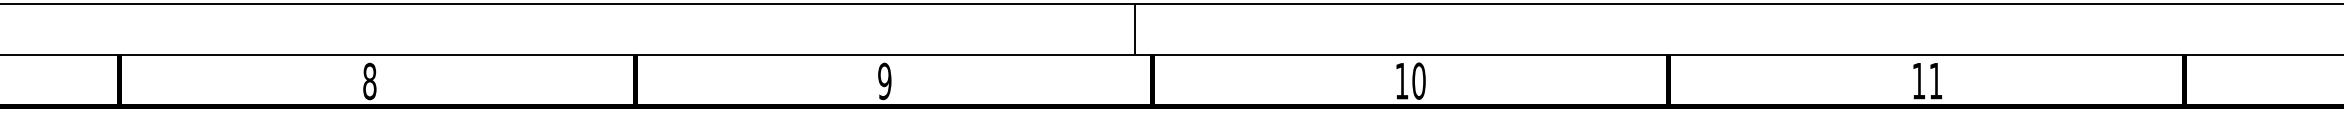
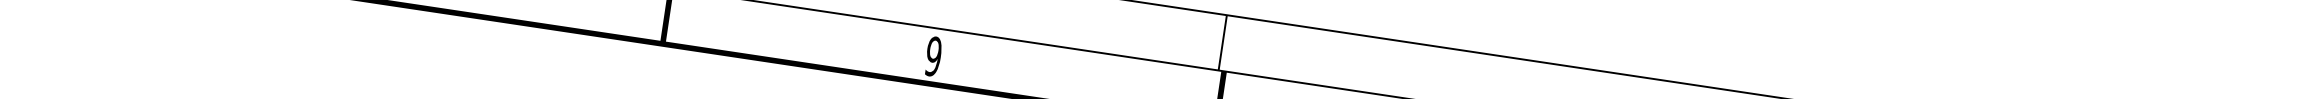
line: (1134, 29) -> (1222, 42), moved

